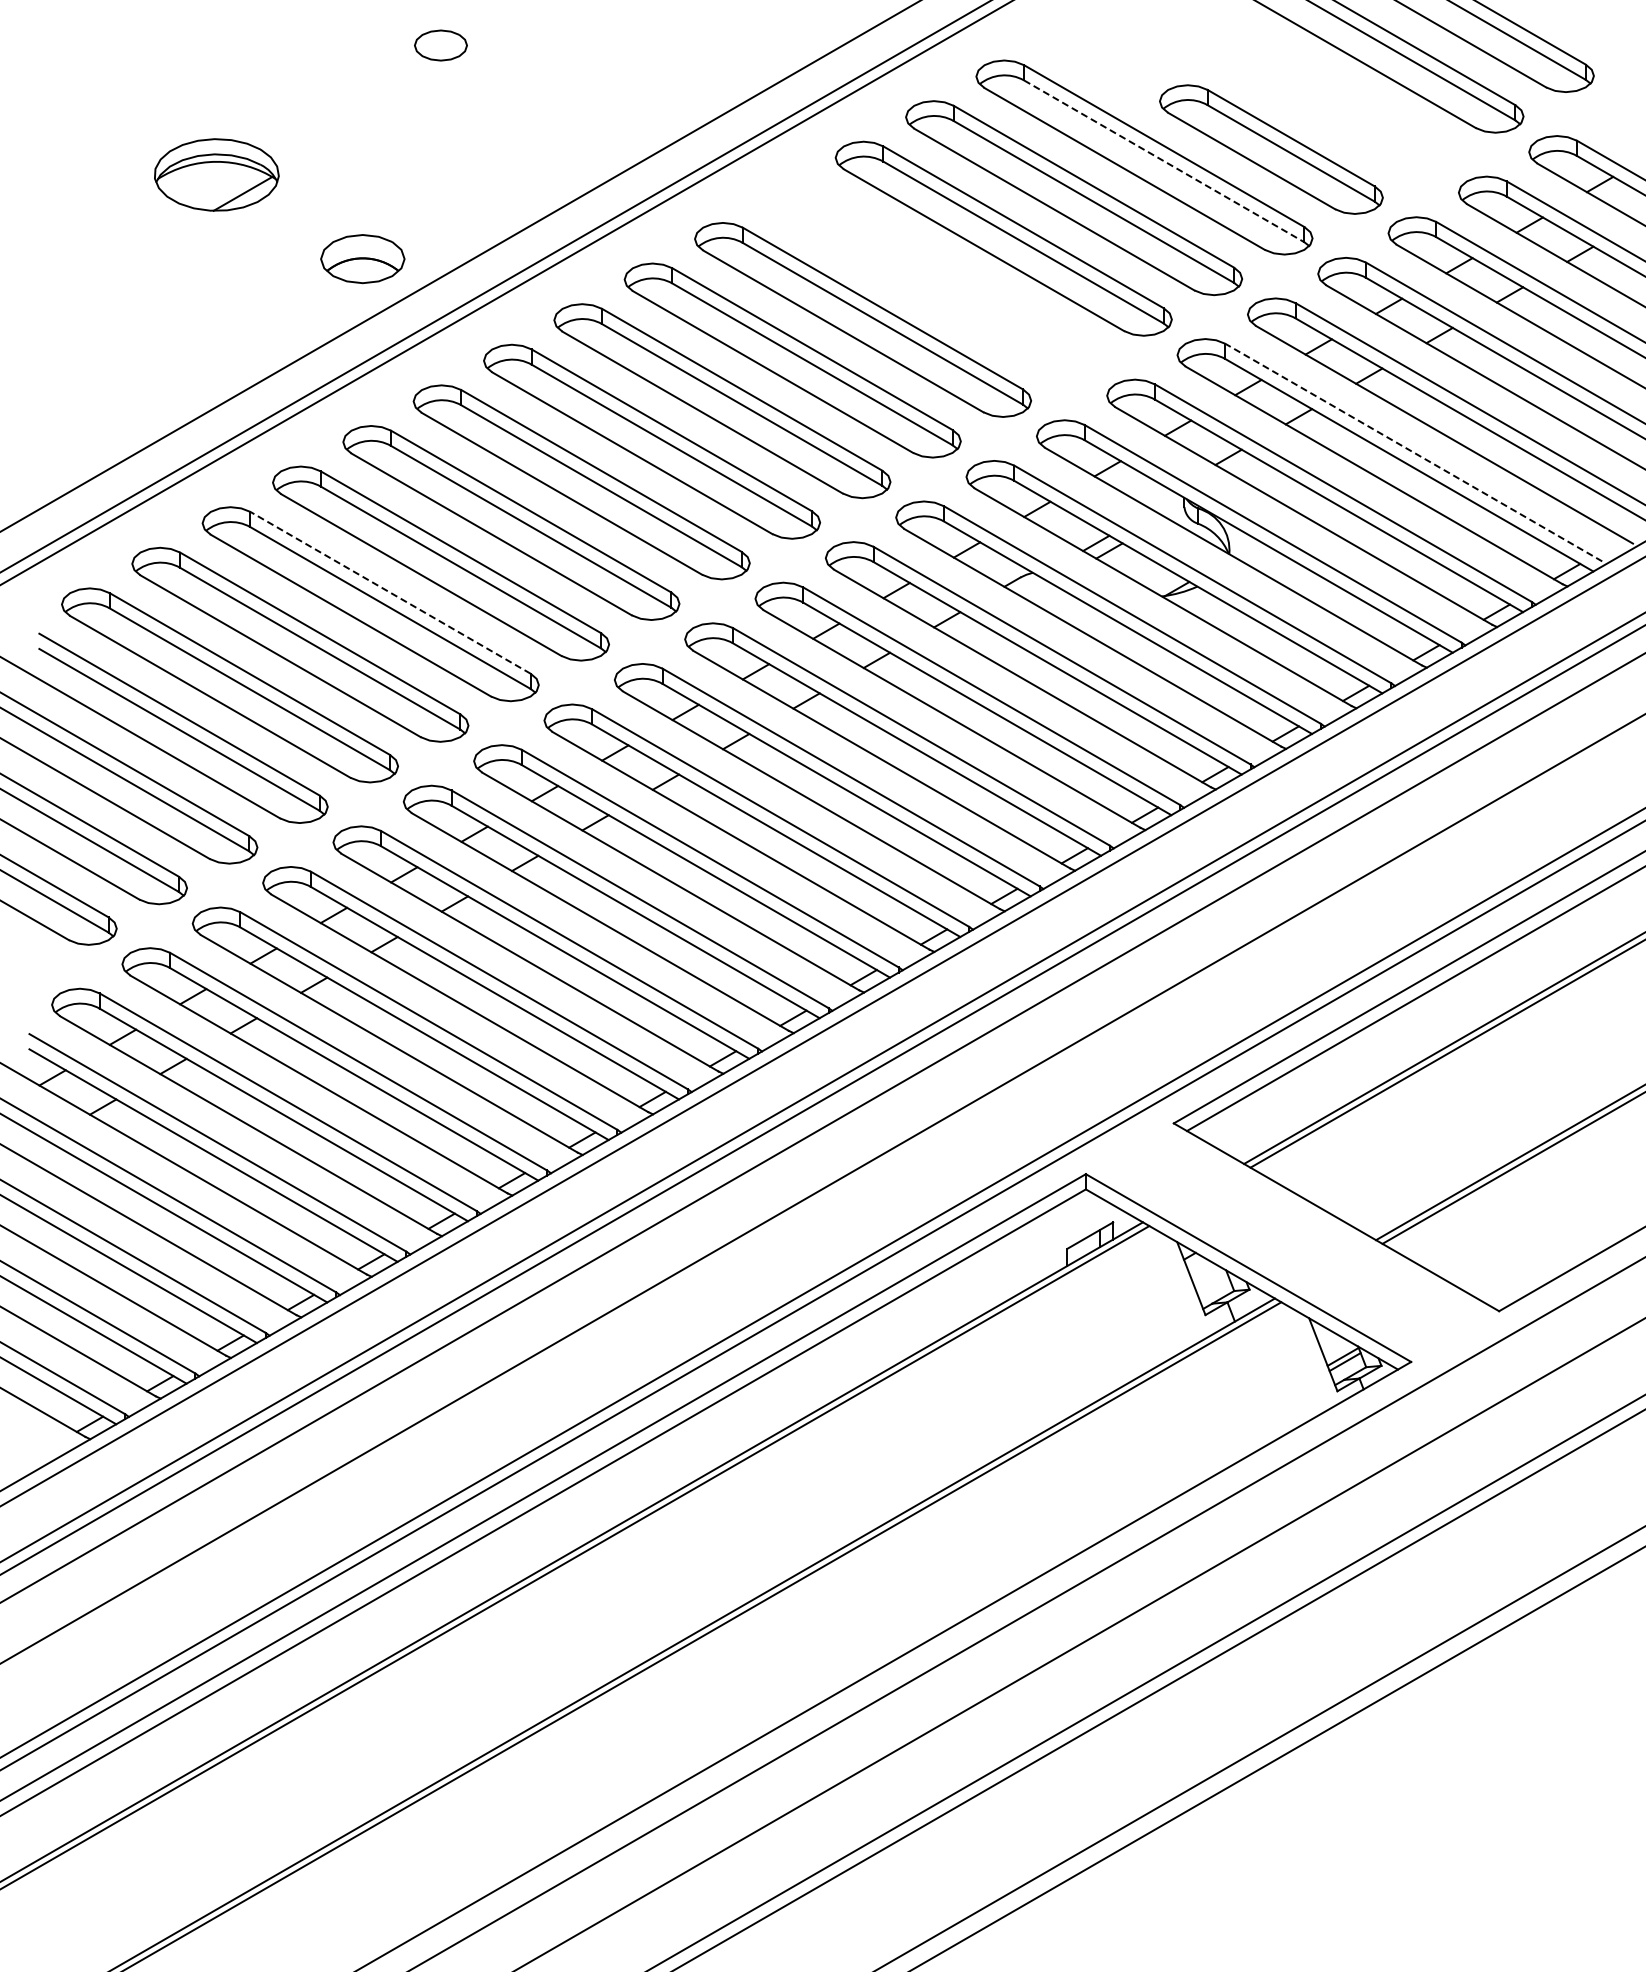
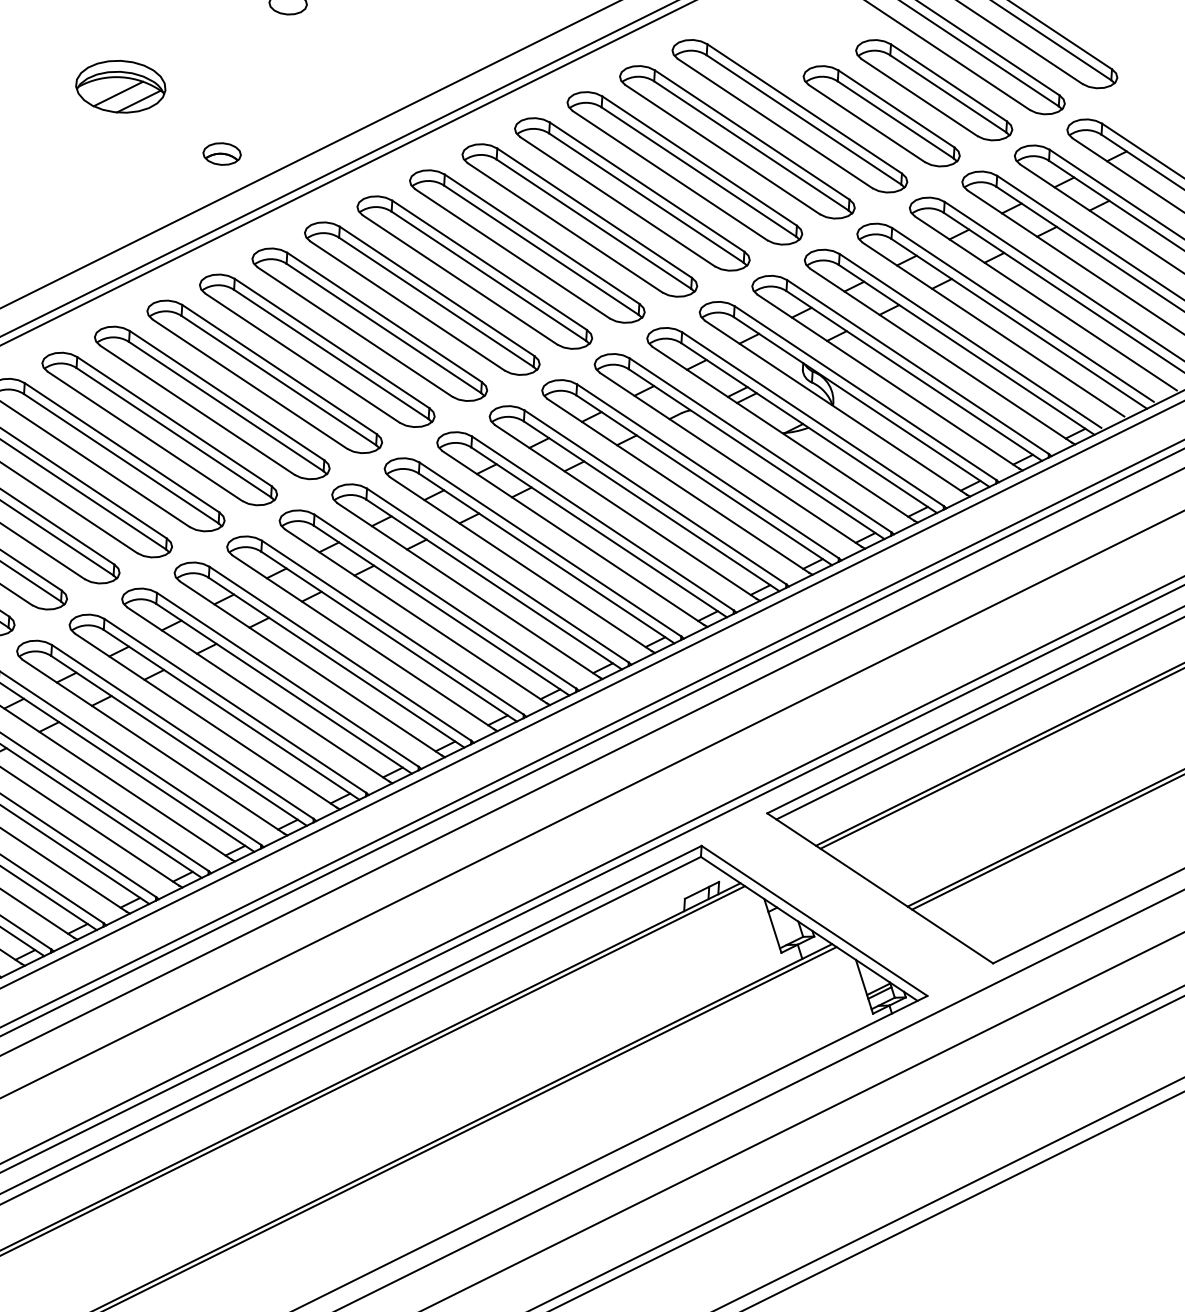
part: (1341, 108) -> (934, 89), added
line: (1164, 161) -> (804, 120), dashed -> solid
line: (213, 185) -> (117, 94), added
part: (362, 259) -> (221, 154), size x0.62
part: (933, 279) -> (632, 194), added
line: (1413, 452) -> (970, 340), dashed -> solid
line: (390, 592) -> (227, 395), dashed -> solid

